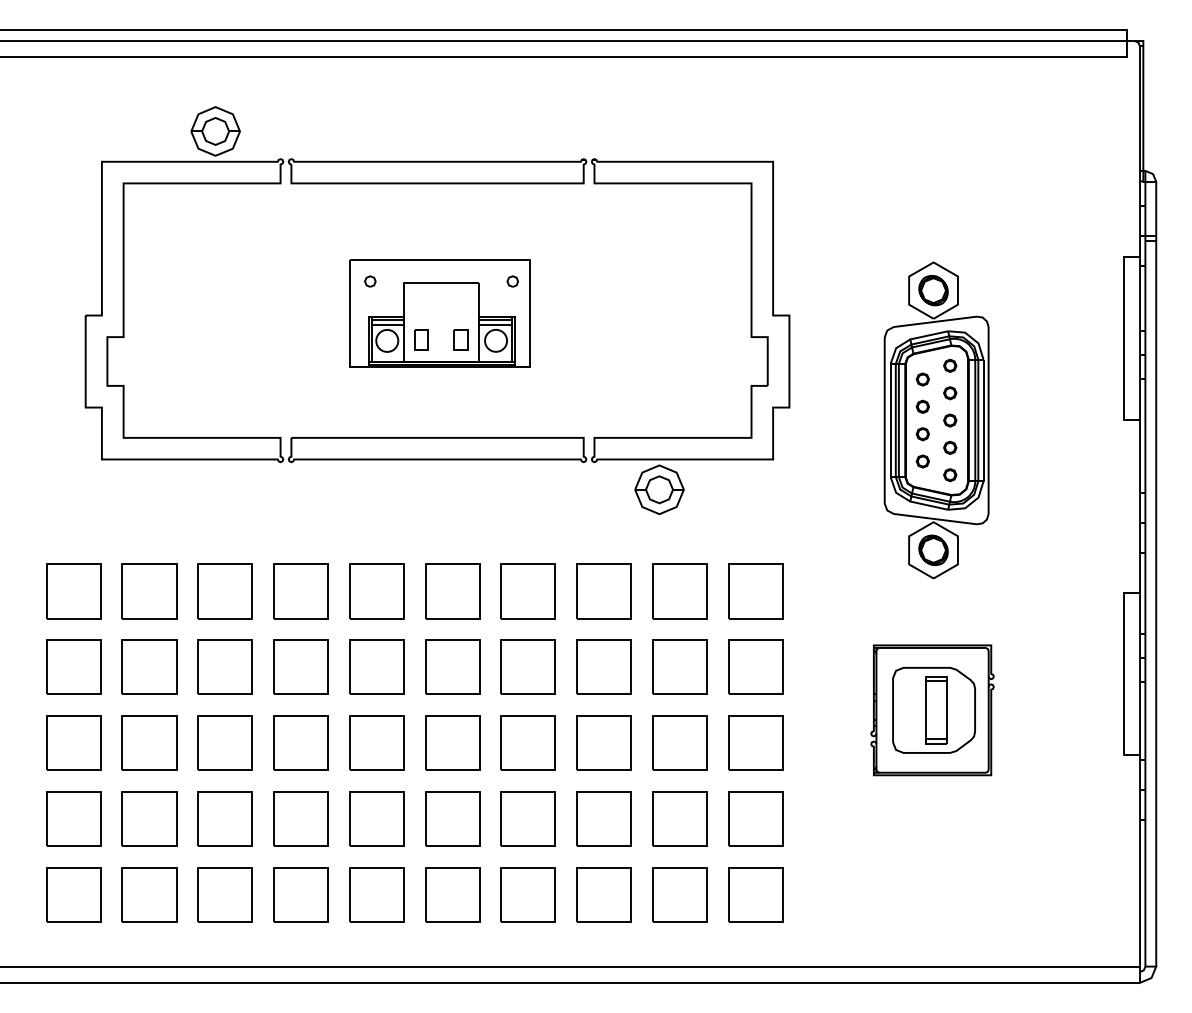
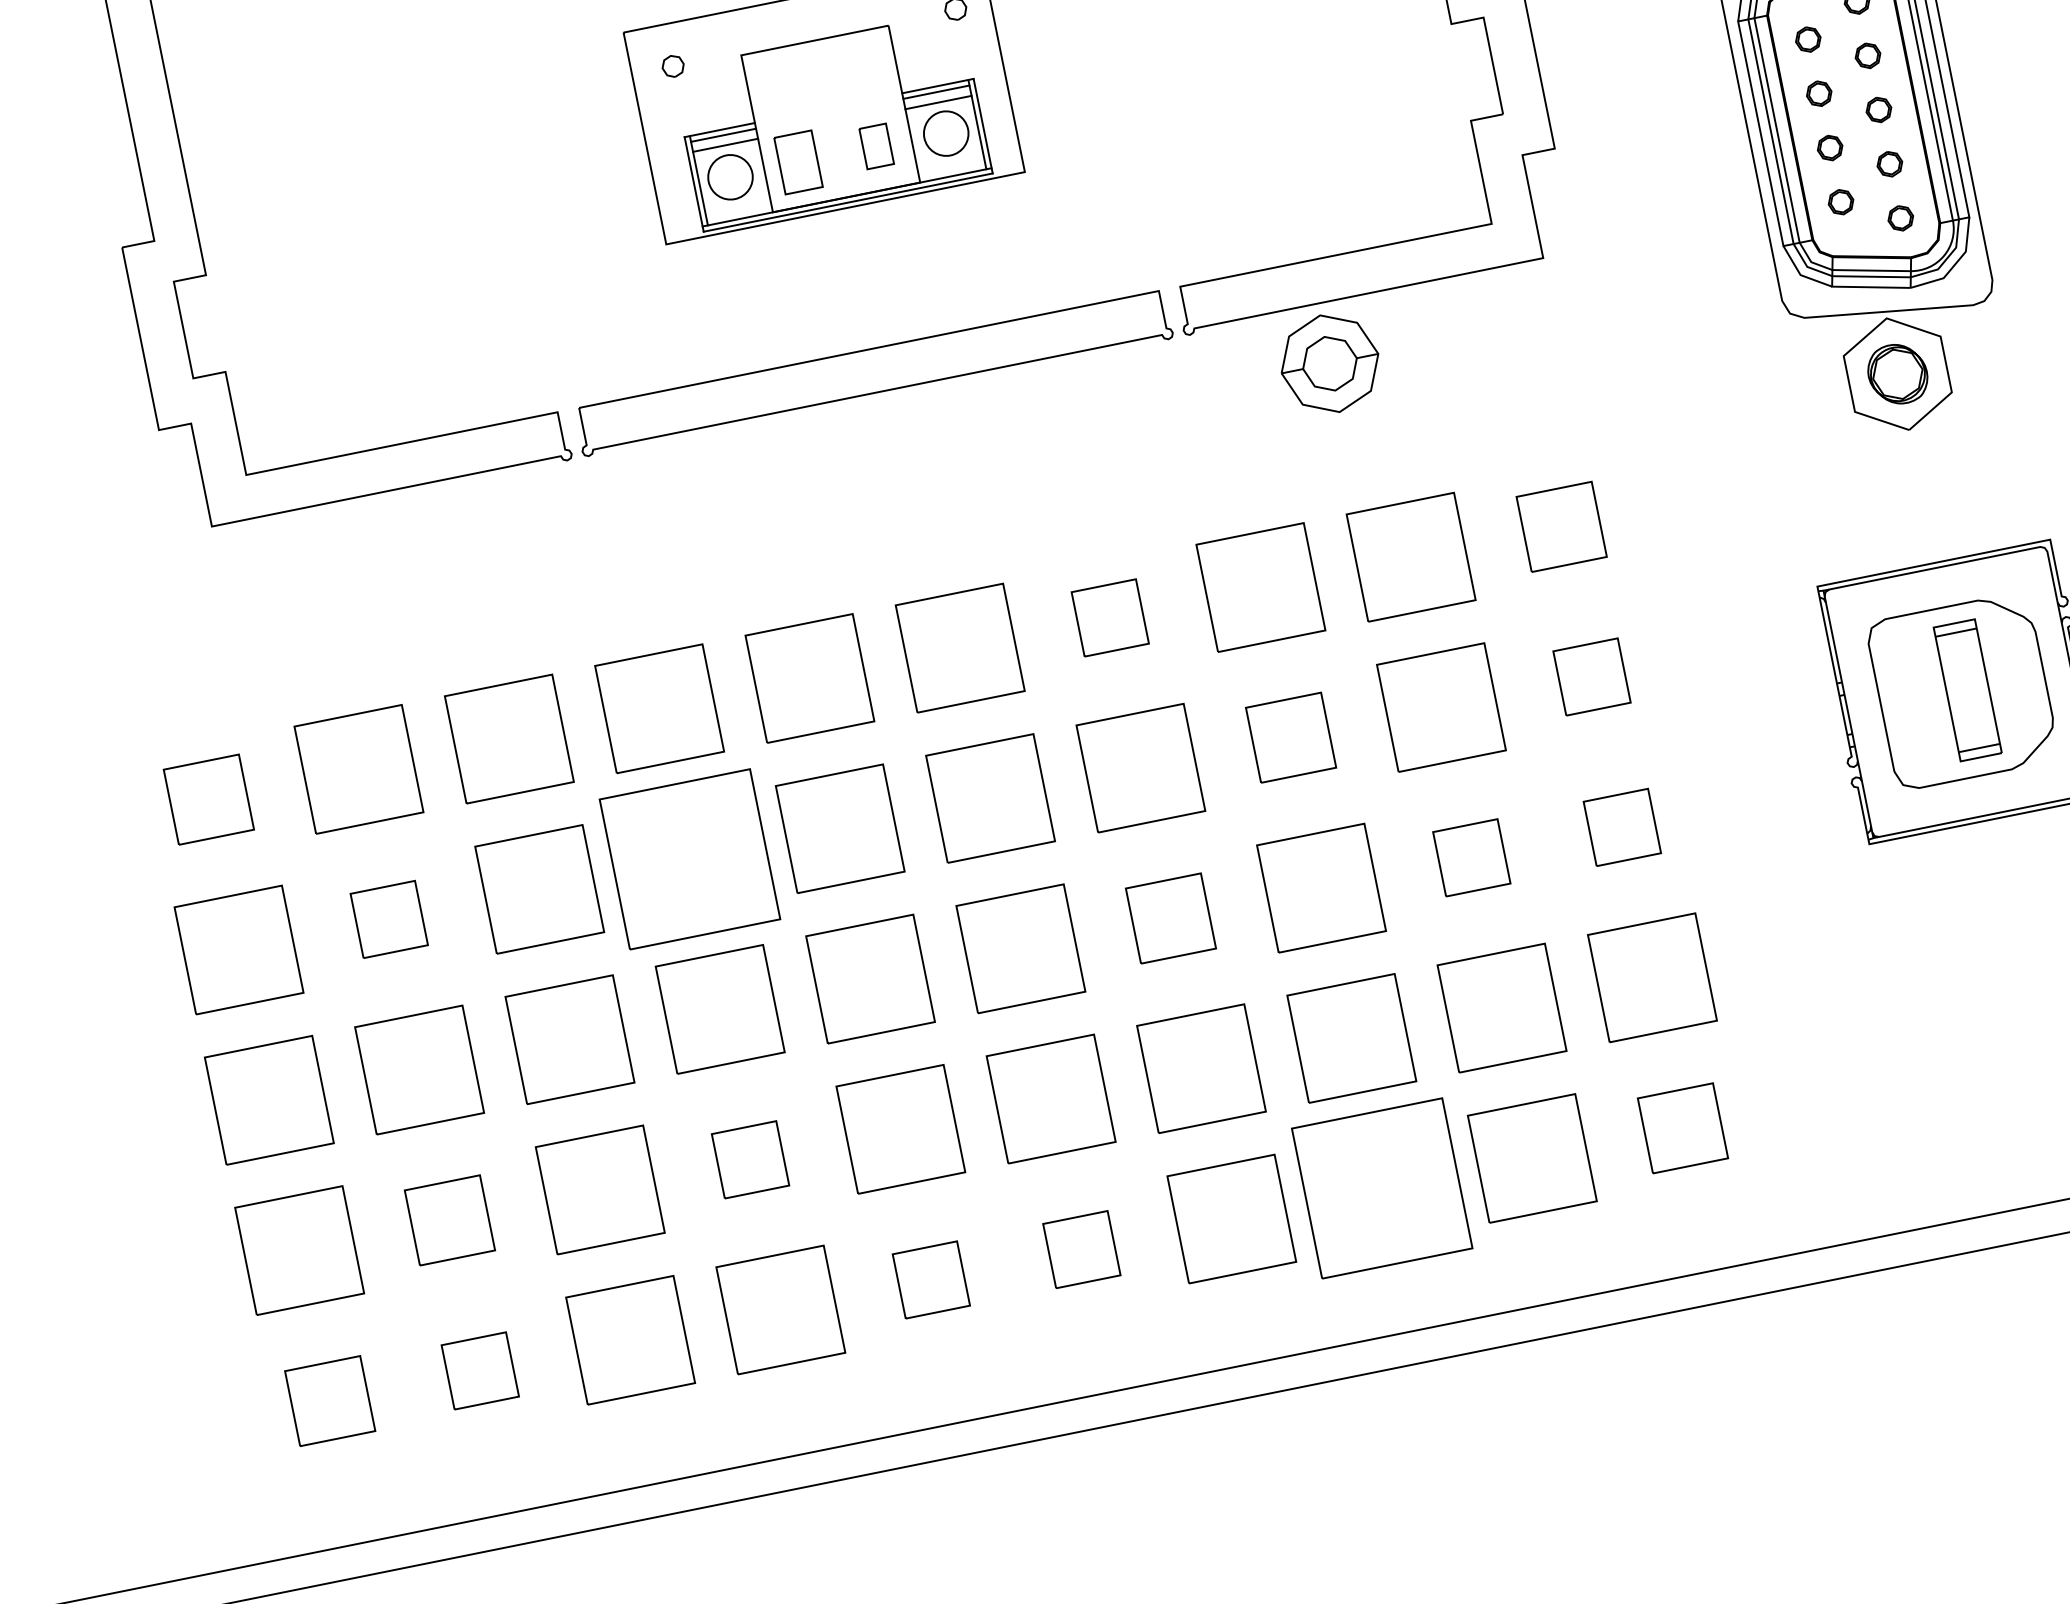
part: (421, 339) -> (797, 160), size x1.4
part: (73, 591) -> (208, 799), size x0.7
part: (527, 591) -> (1108, 618), size x0.6
part: (755, 591) -> (1561, 527), size x0.7
part: (149, 666) -> (389, 918), size x0.6
part: (300, 666) -> (688, 857), size x1.4
part: (603, 666) -> (1289, 736), size x0.7
part: (755, 666) -> (1591, 675), size x0.6
part: (527, 742) -> (1169, 917), size x0.7
part: (679, 742) -> (1470, 856), size x0.6
part: (755, 742) -> (1621, 826), size x0.6
part: (149, 818) -> (449, 1219), size x0.7
part: (300, 818) -> (749, 1159), size x0.6
part: (73, 894) -> (329, 1400), size x0.7
part: (149, 894) -> (480, 1370), size x0.6
part: (376, 894) -> (930, 1279), size x0.6
part: (452, 894) -> (1081, 1249), size x0.6
part: (603, 894) -> (1380, 1188), size x1.4
part: (755, 894) -> (1682, 1128), size x0.7

